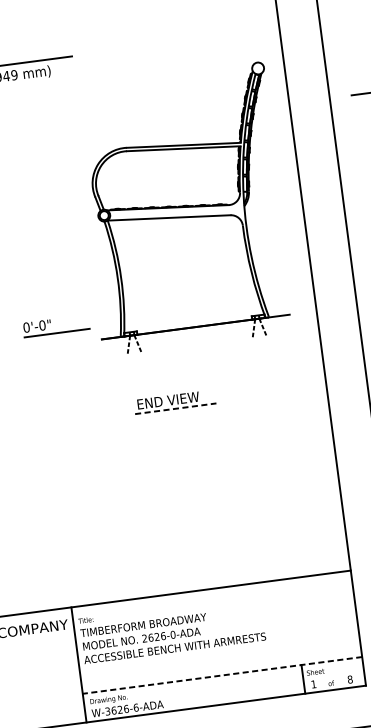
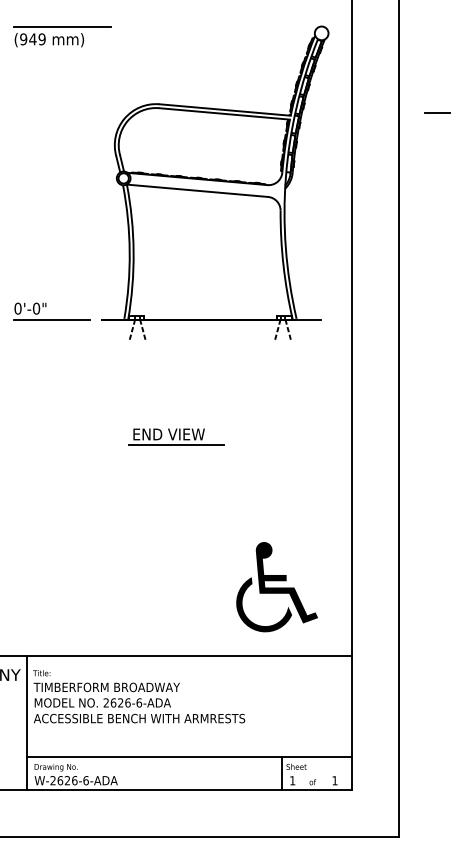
part: (183, 208) -> (215, 182), moved
part: (50, 322) -> (46, 306), moved
line: (175, 408) -> (176, 444), dashed -> solid
part: (278, 520) -> (276, 587), added
text: (173, 634) -> (139, 702), 2626-0-ADA -> 2626-6-ADA
line: (222, 675) -> (189, 756), dashed -> solid
text: (349, 679) -> (334, 780), 8 -> 1
text: (107, 711) -> (52, 780), W-3626-6-ADA -> W-2626-6-ADA

